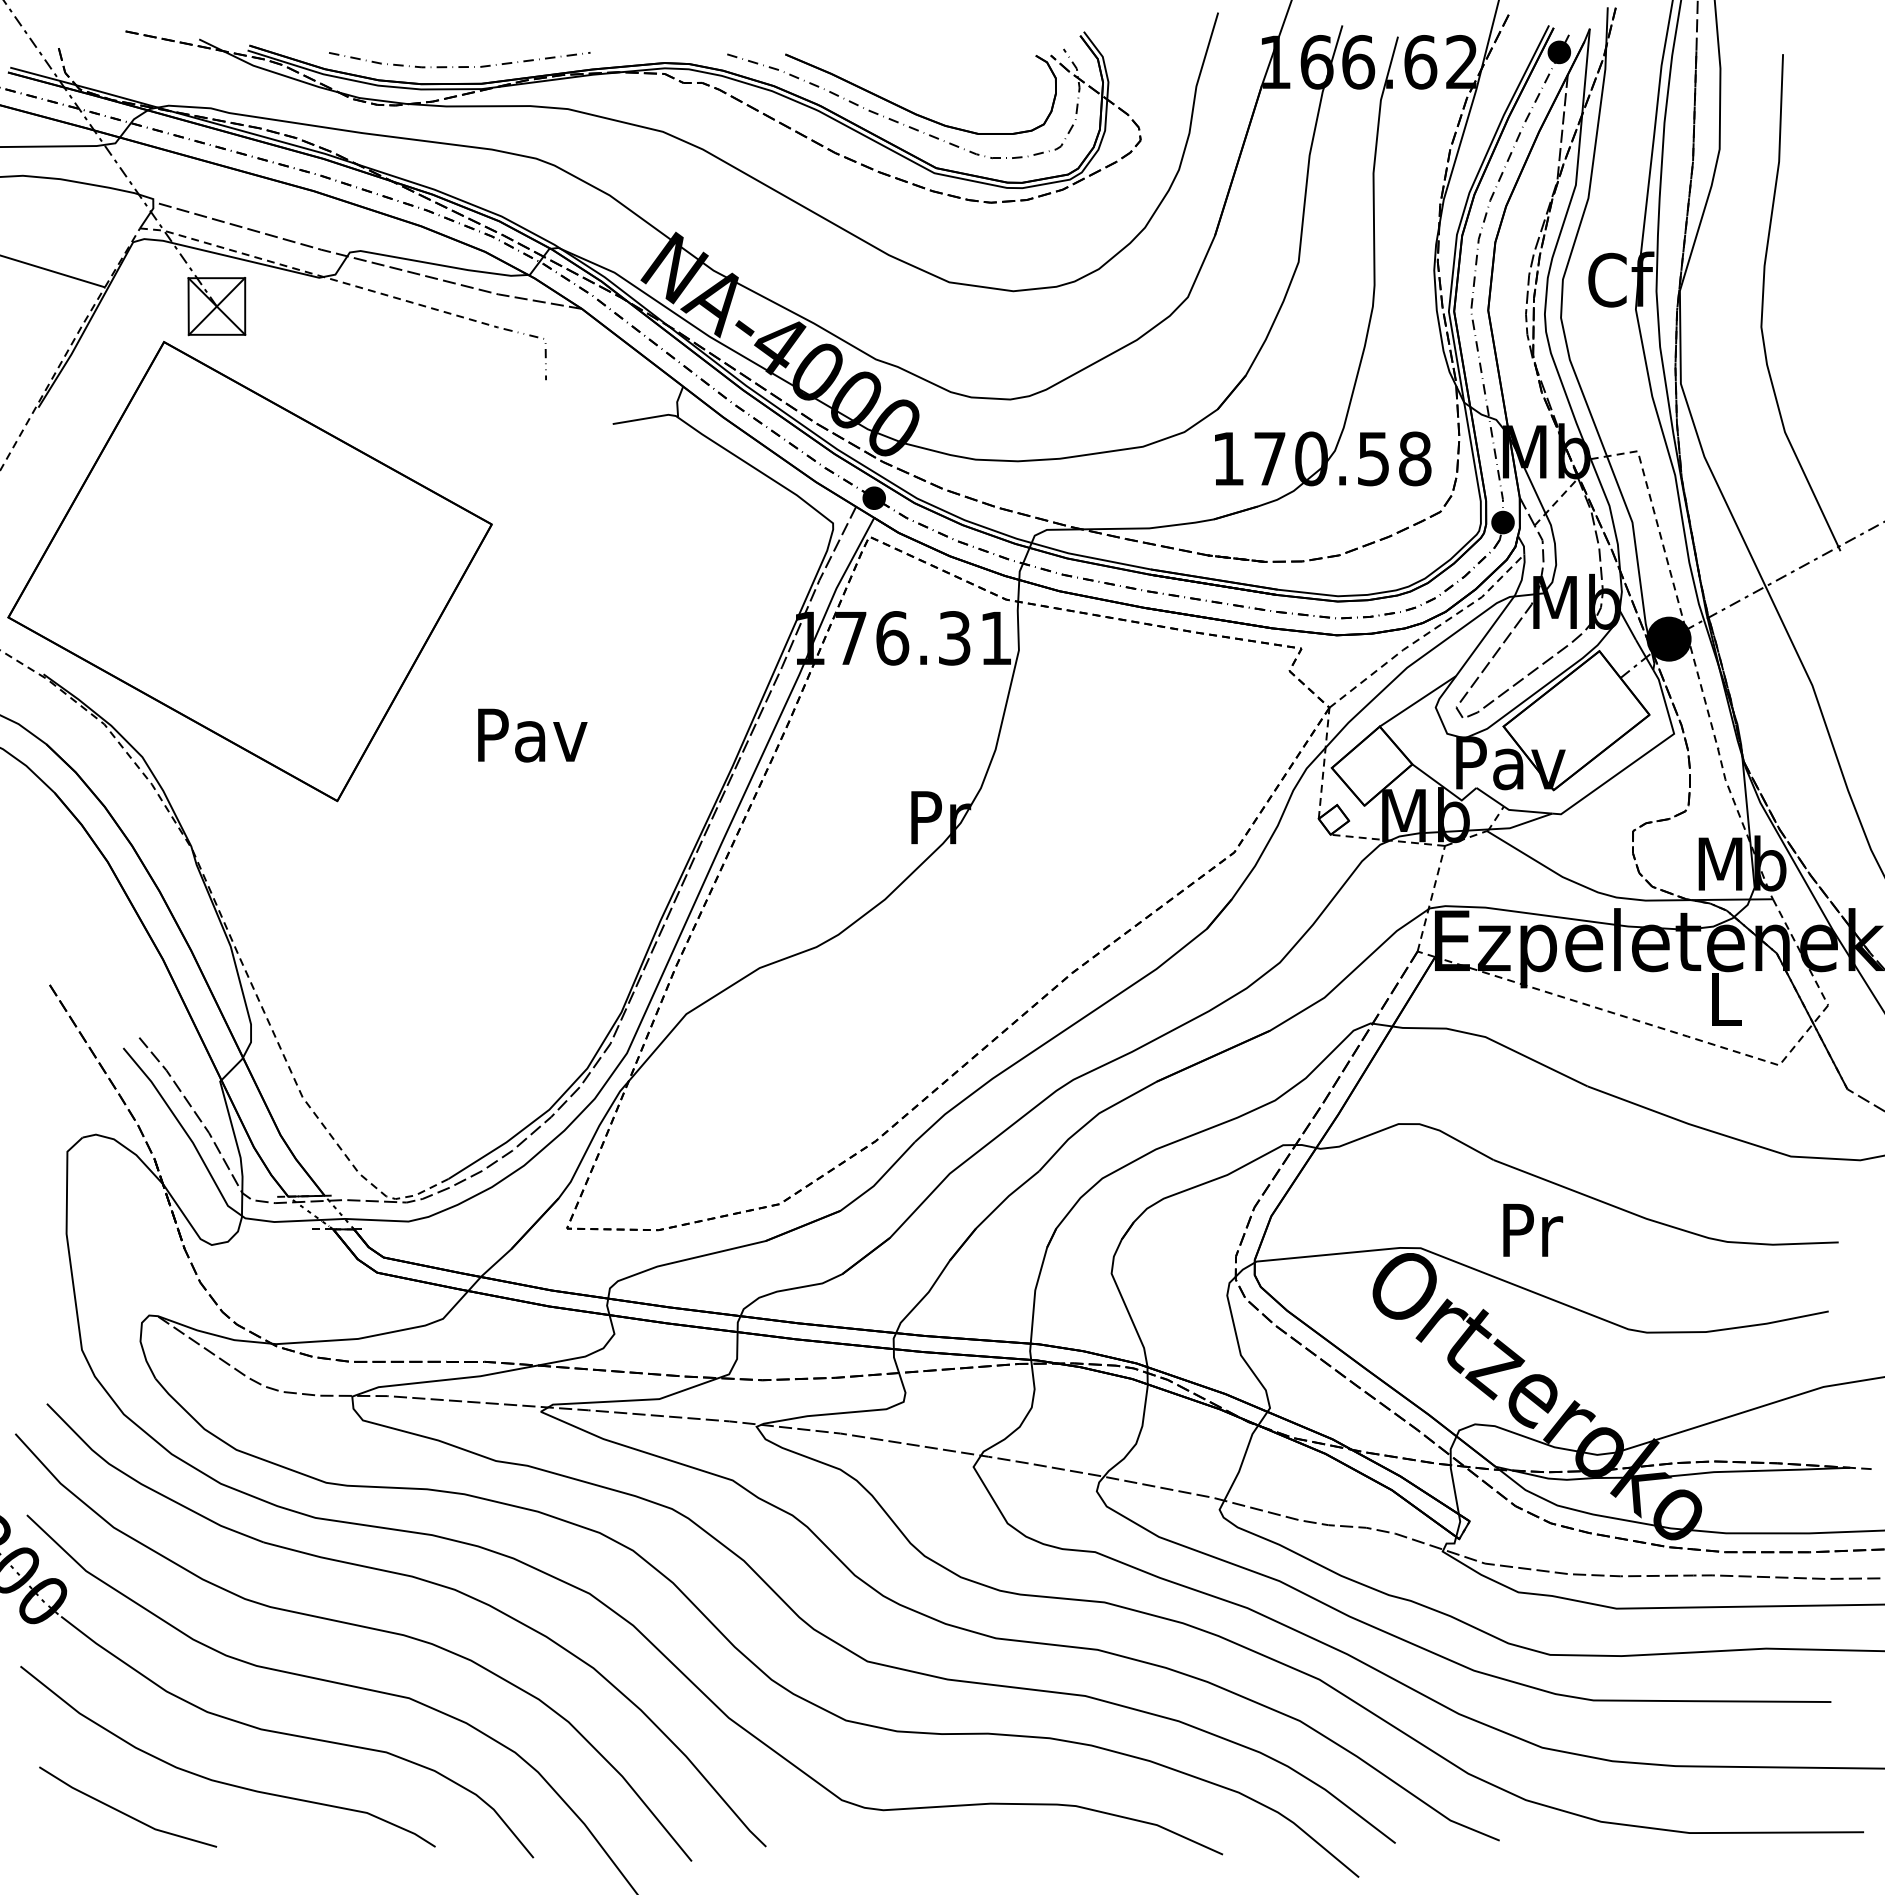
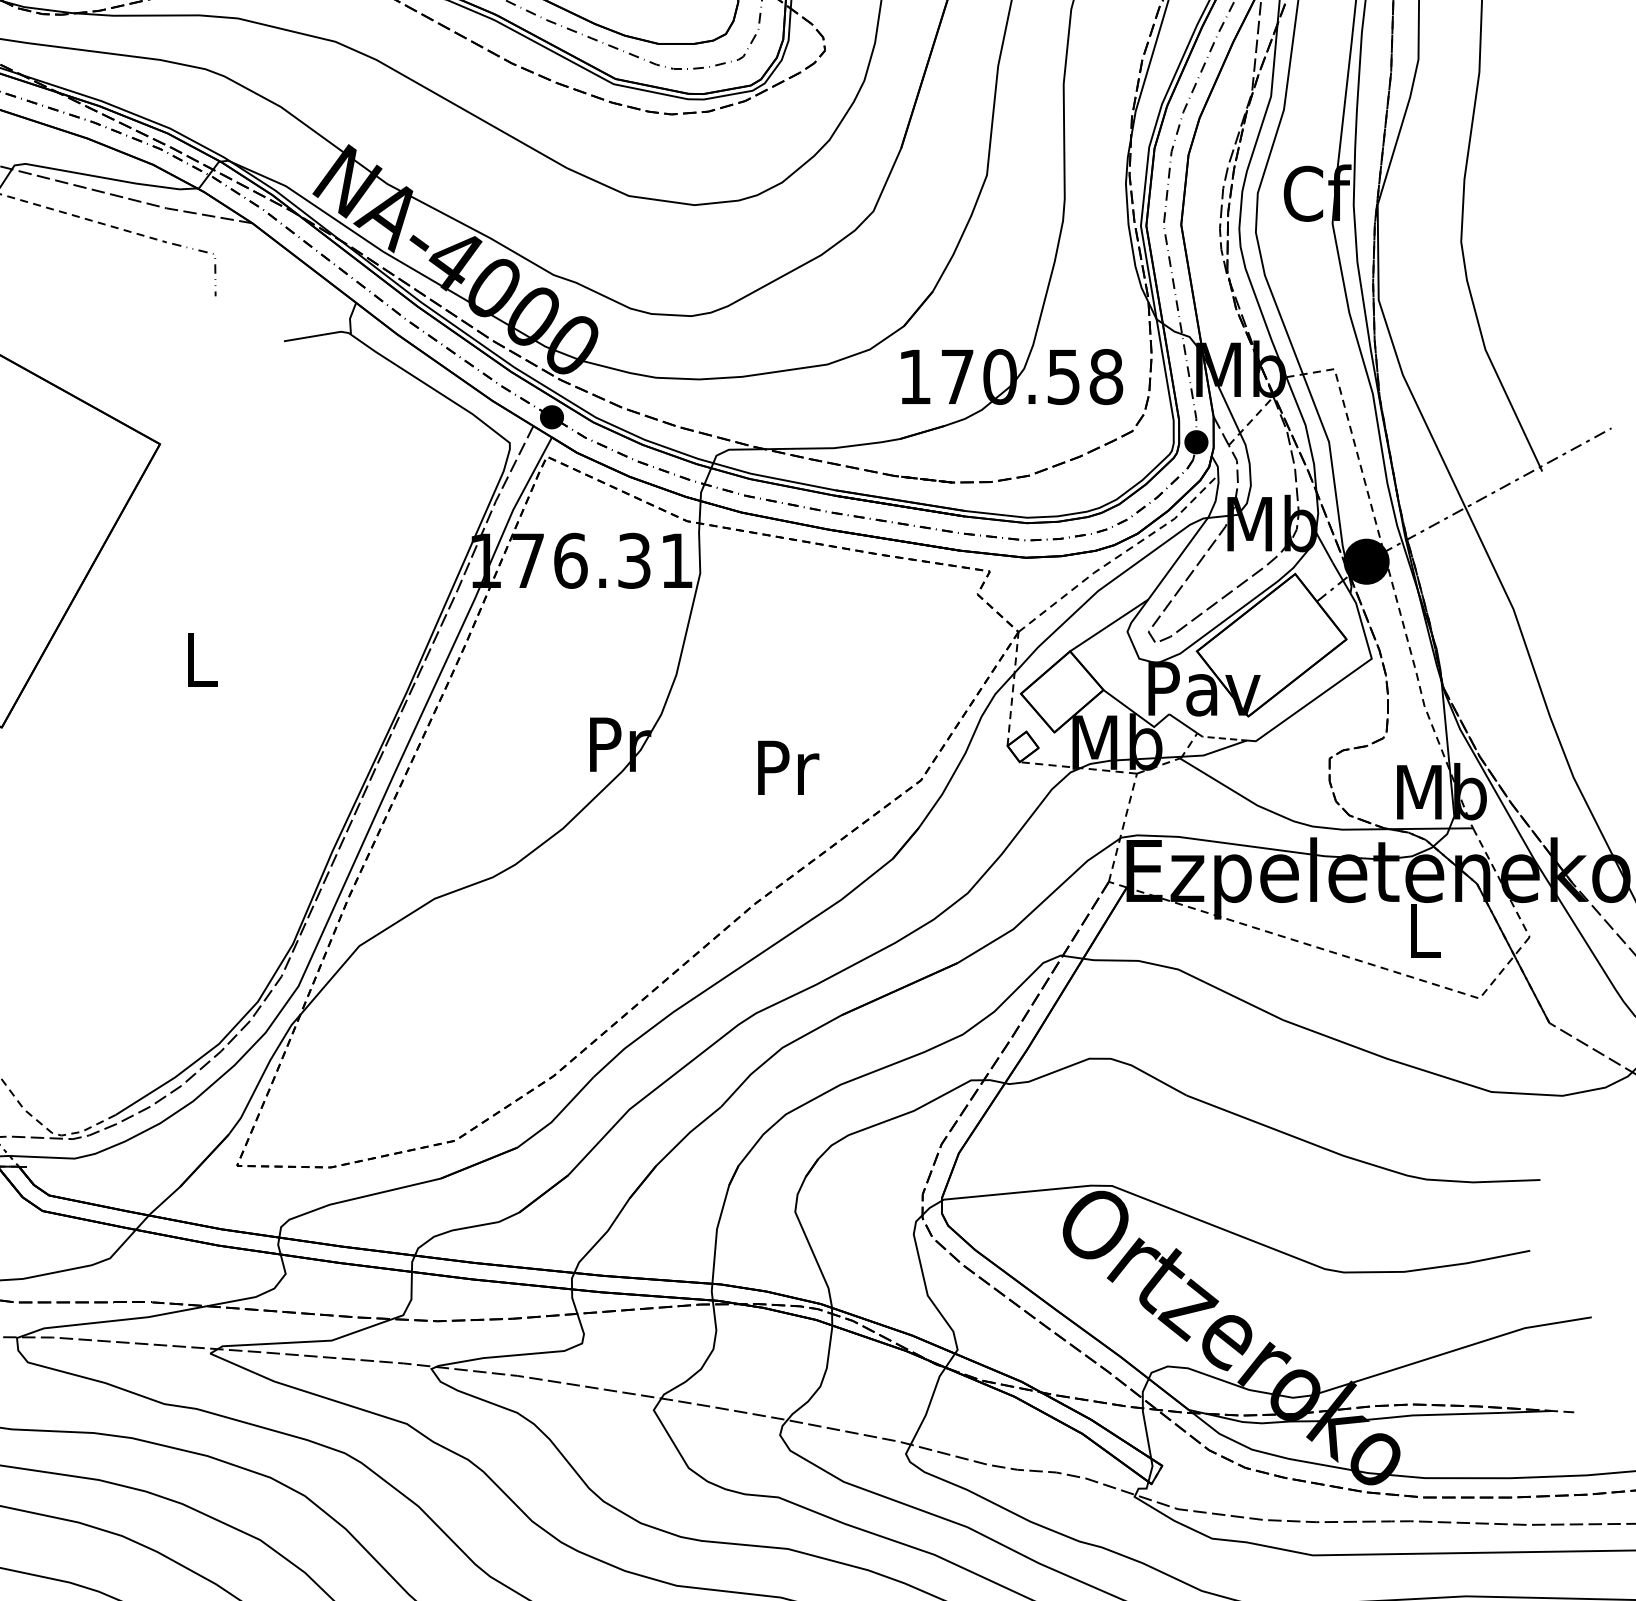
text: (532, 735) -> (201, 660), Pav -> L
line: (1526, 811) -> (1220, 738), solid -> dashed
text: (1533, 1230) -> (788, 768), moved

